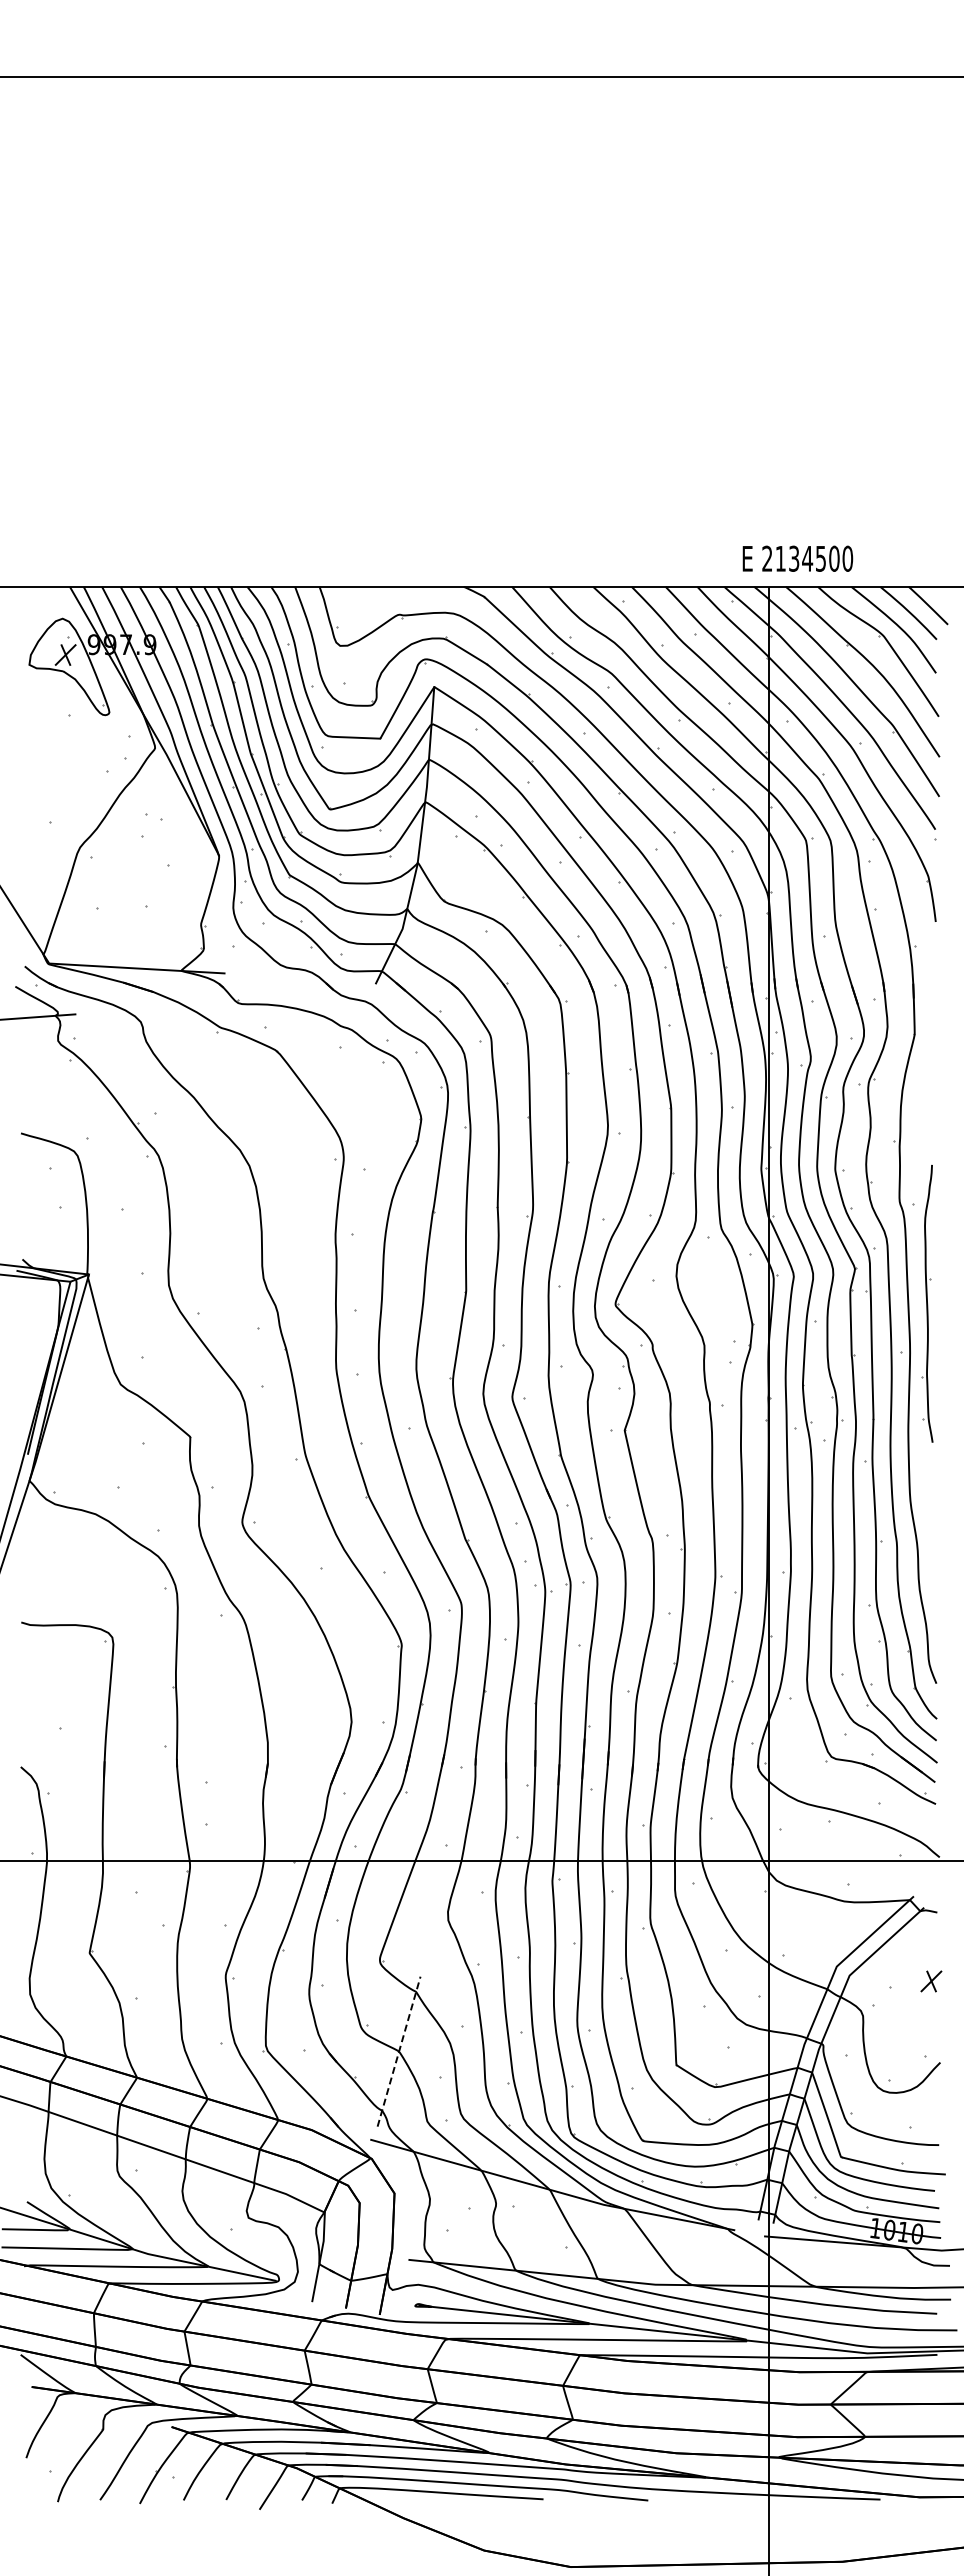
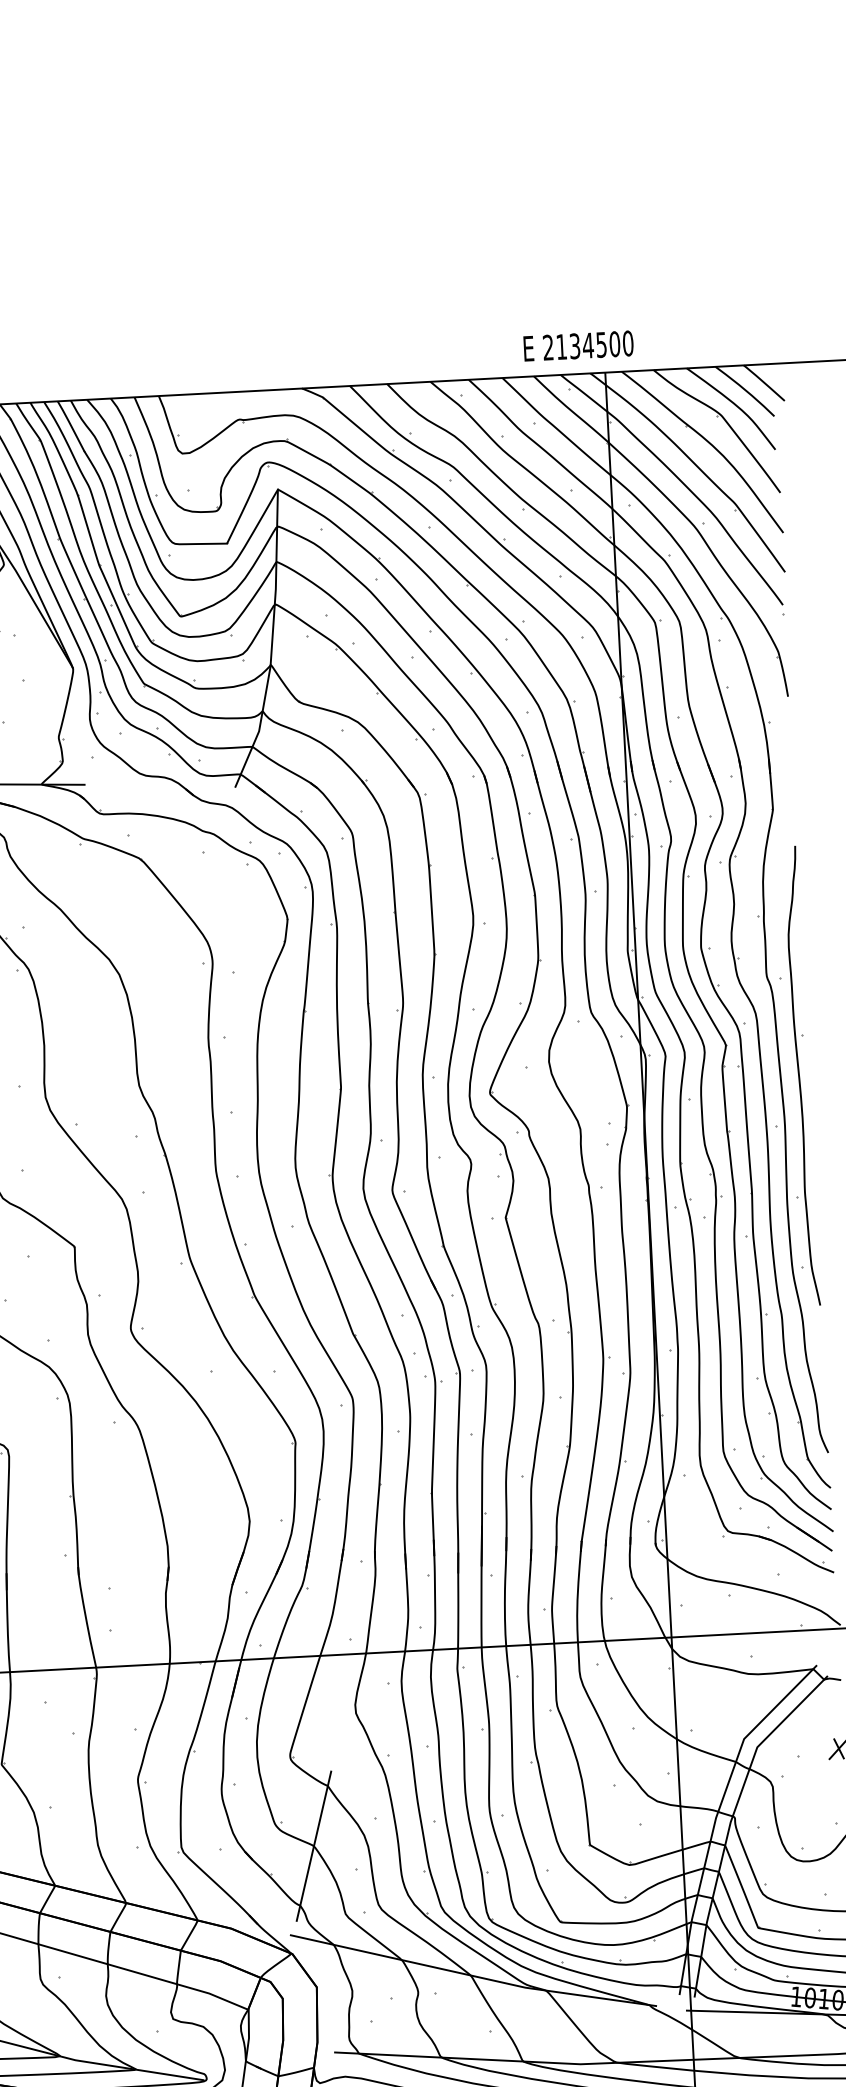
text: (797, 558) -> (578, 345), moved
part: (927, 1303) -> (799, 1075), size x1.67
line: (399, 2051) -> (314, 1846), dashed -> solid

